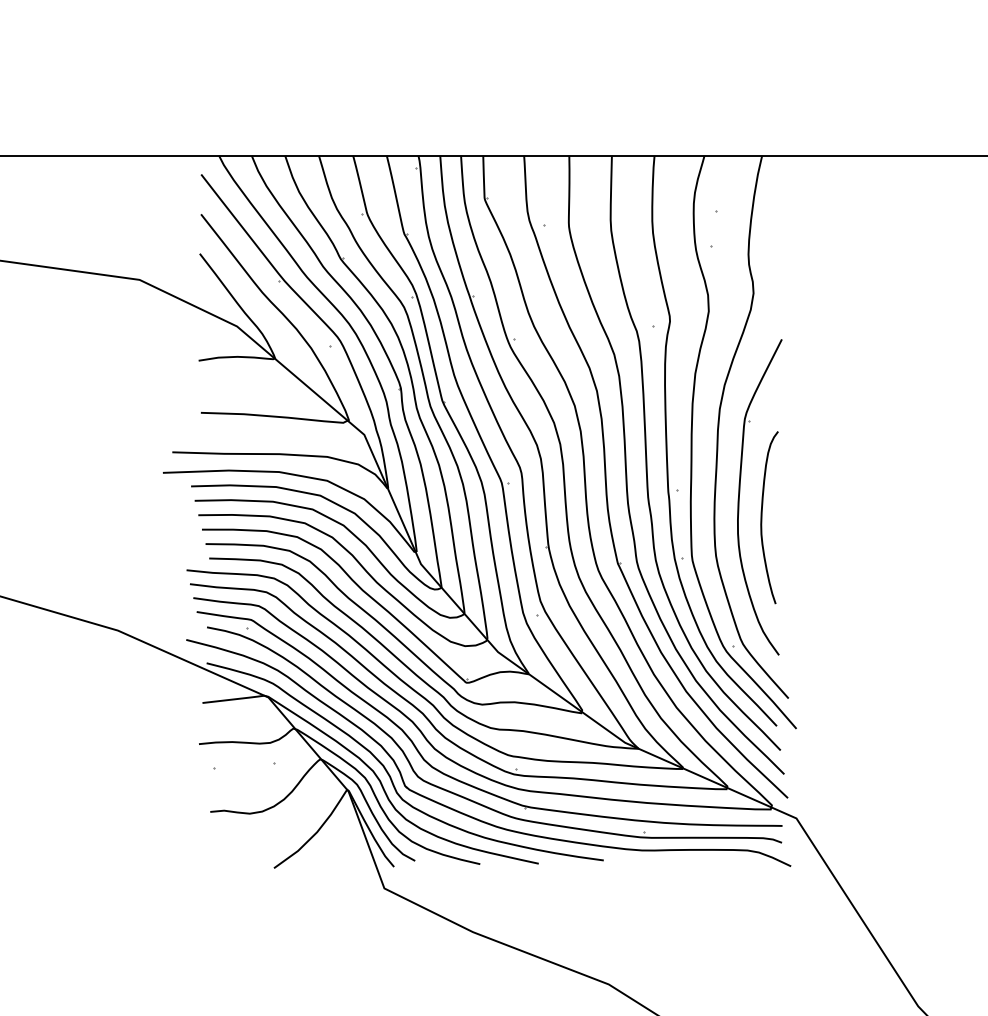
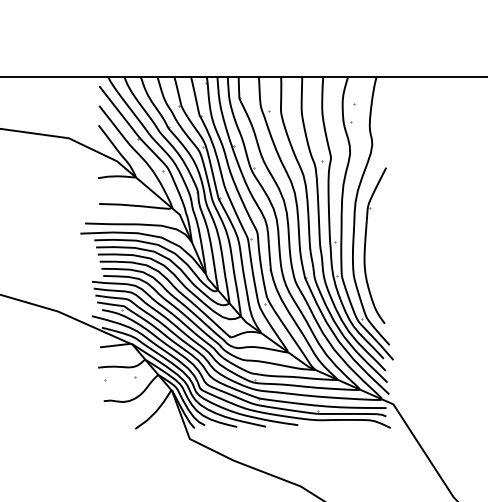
curve: (764, 517) -> (377, 255), removed

